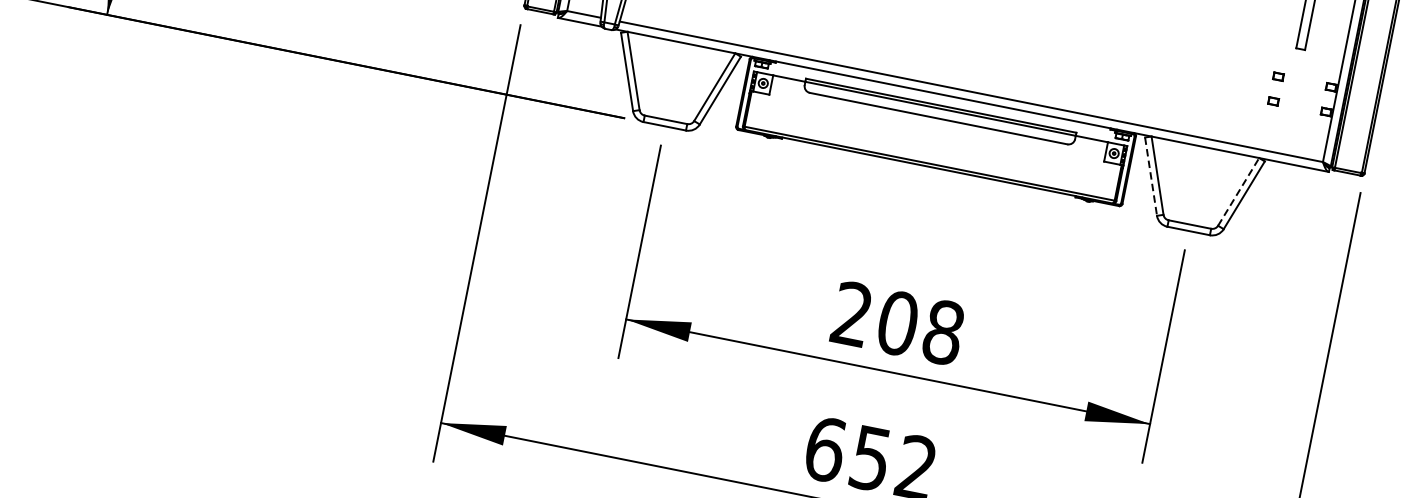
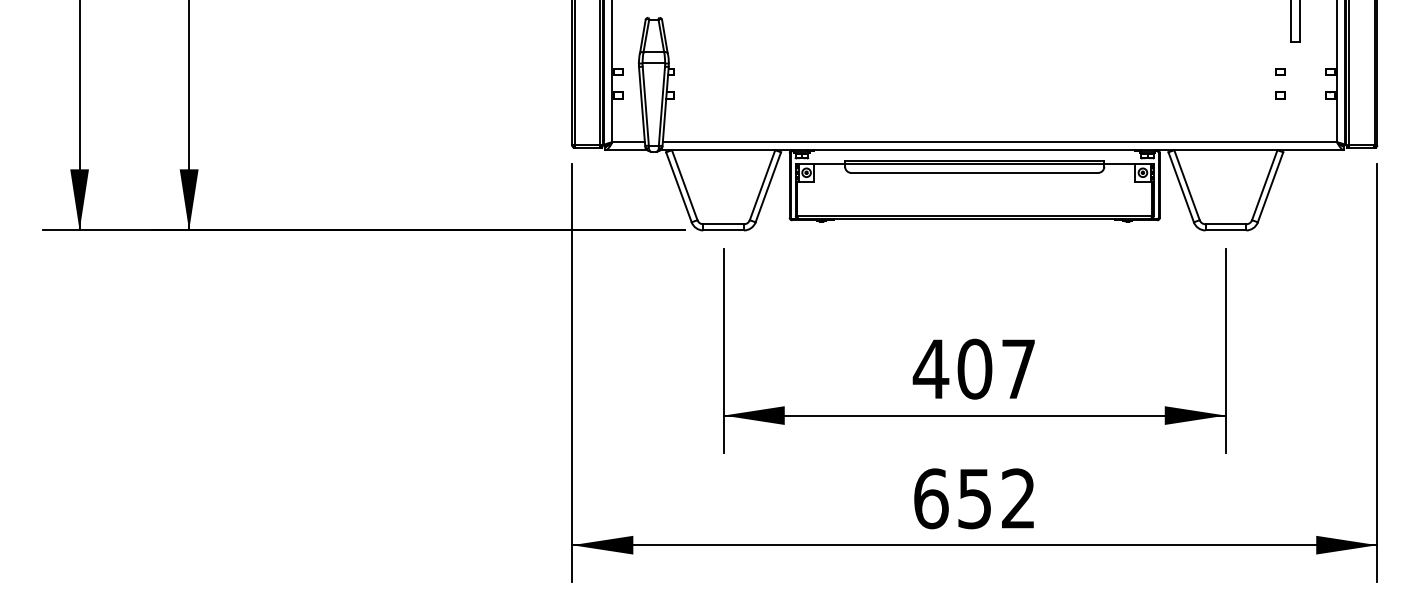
line: (1151, 176) -> (1181, 187), dashed -> solid
line: (1238, 191) -> (1264, 184), dashed -> solid
text: (896, 322) -> (973, 368), 208 -> 407

